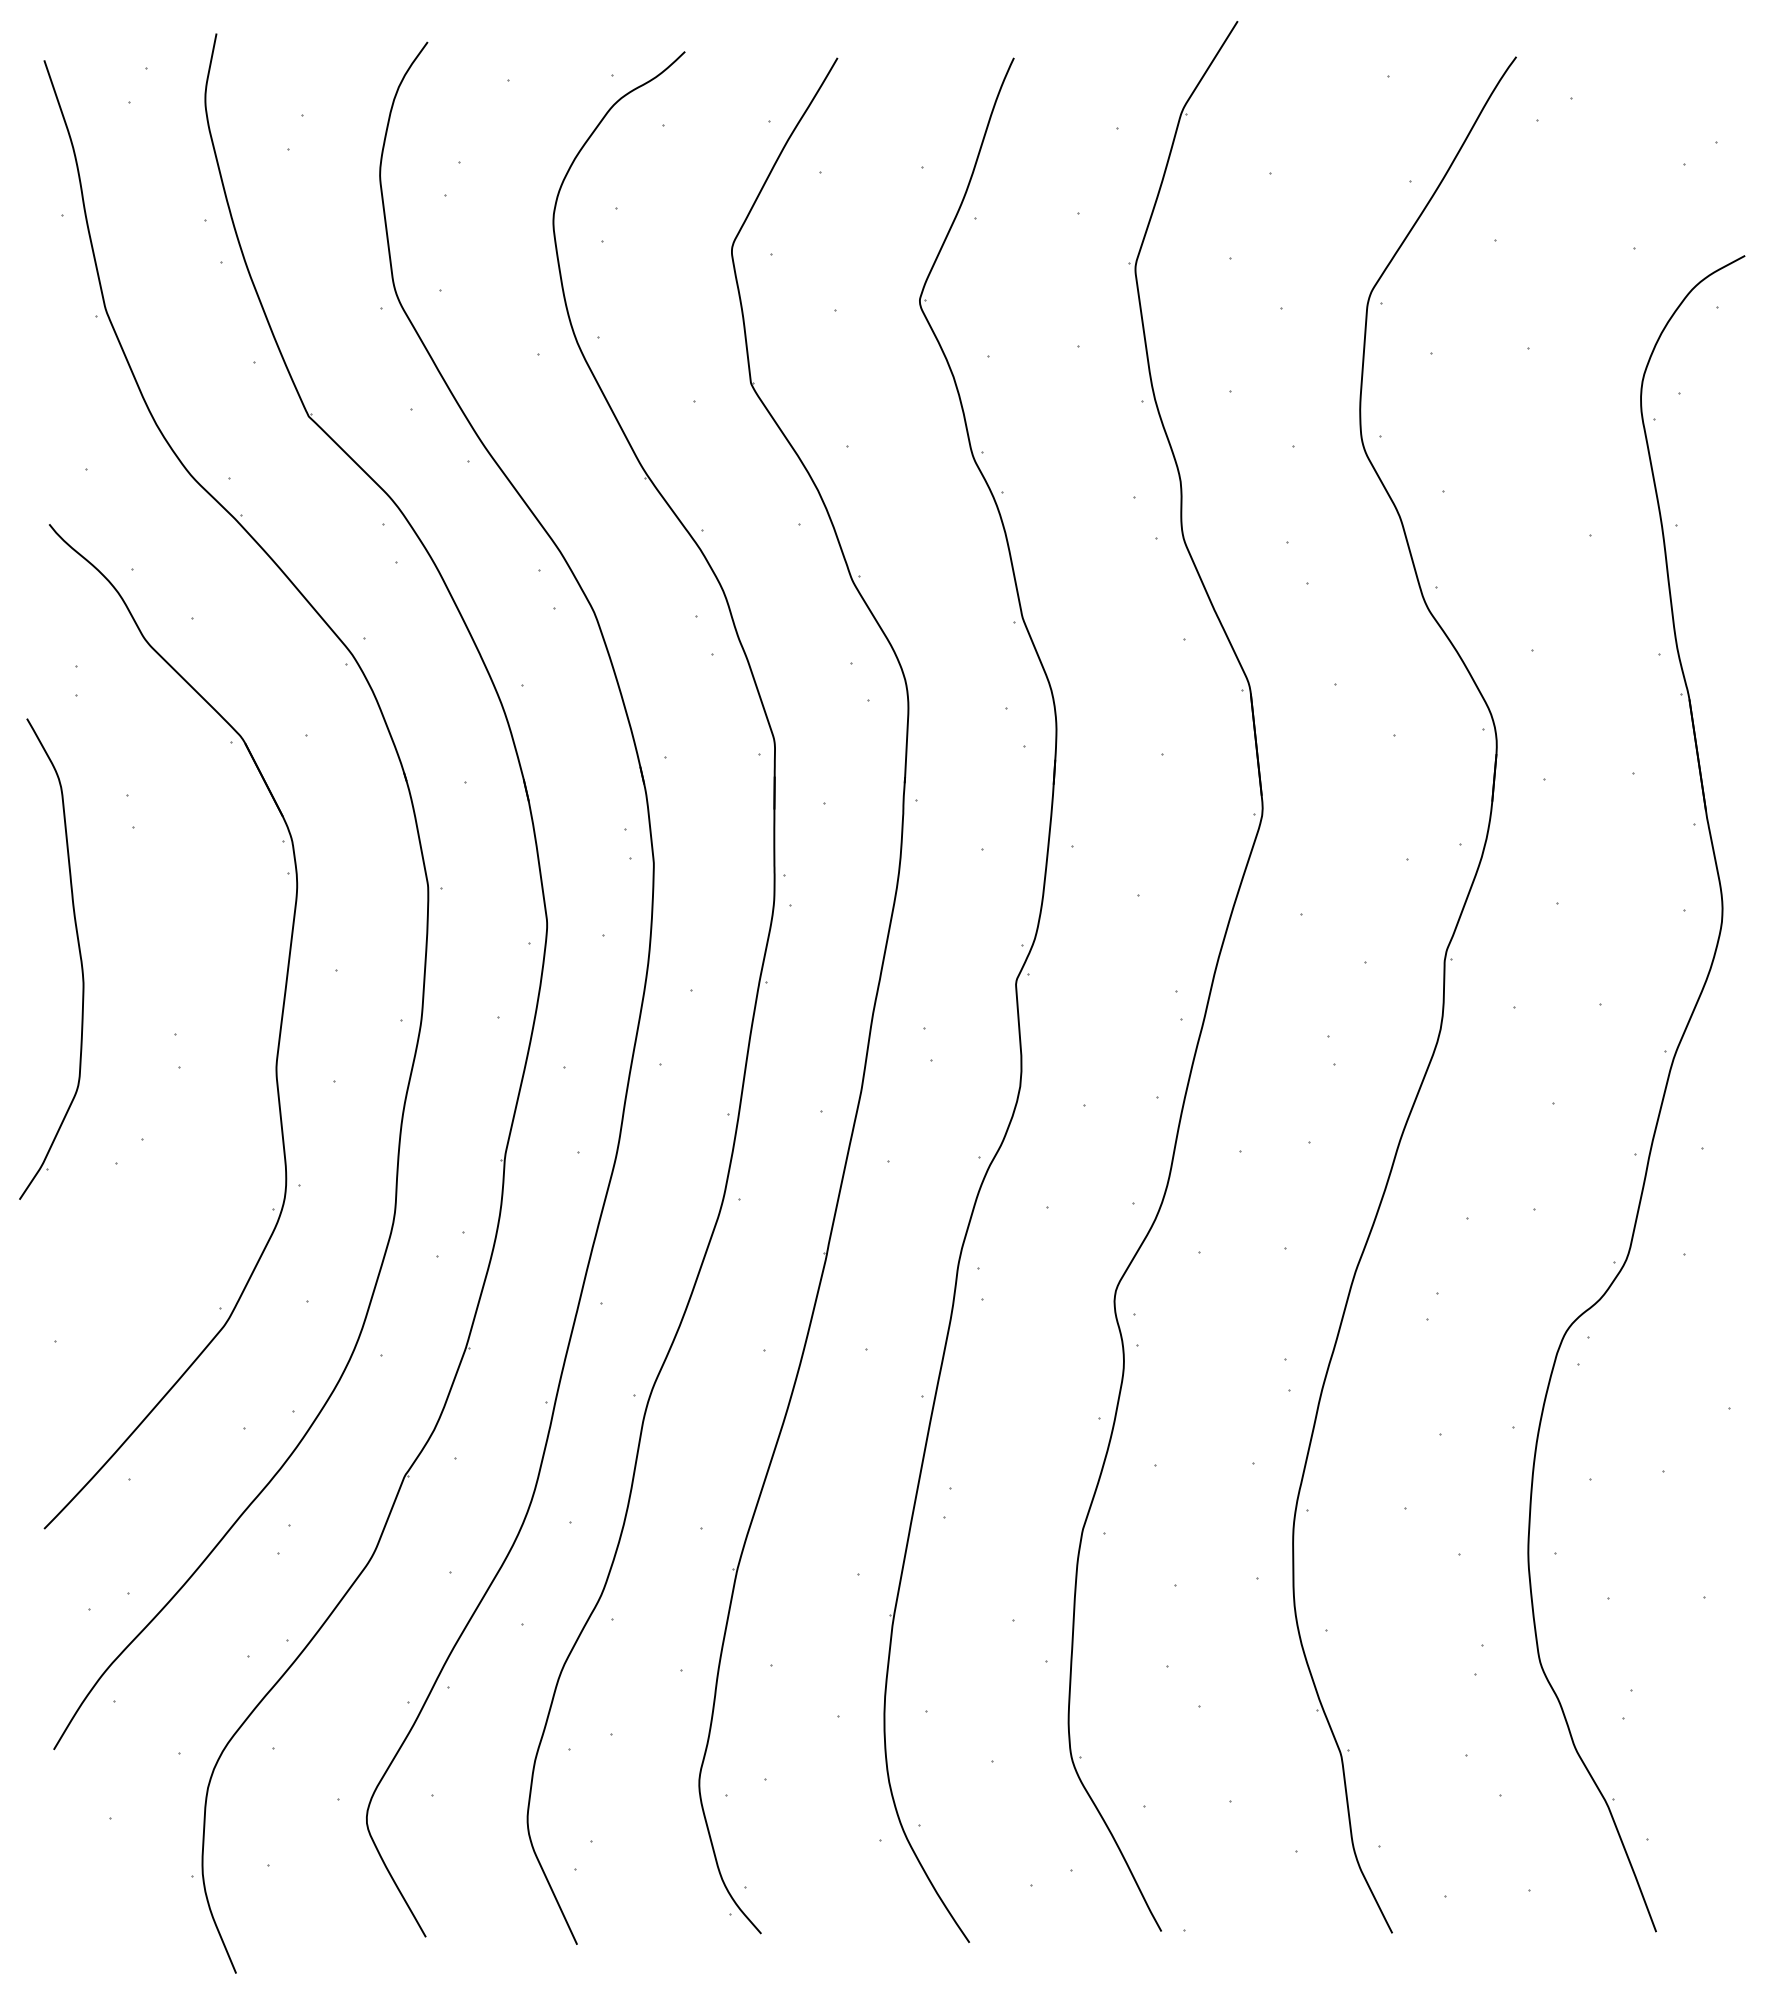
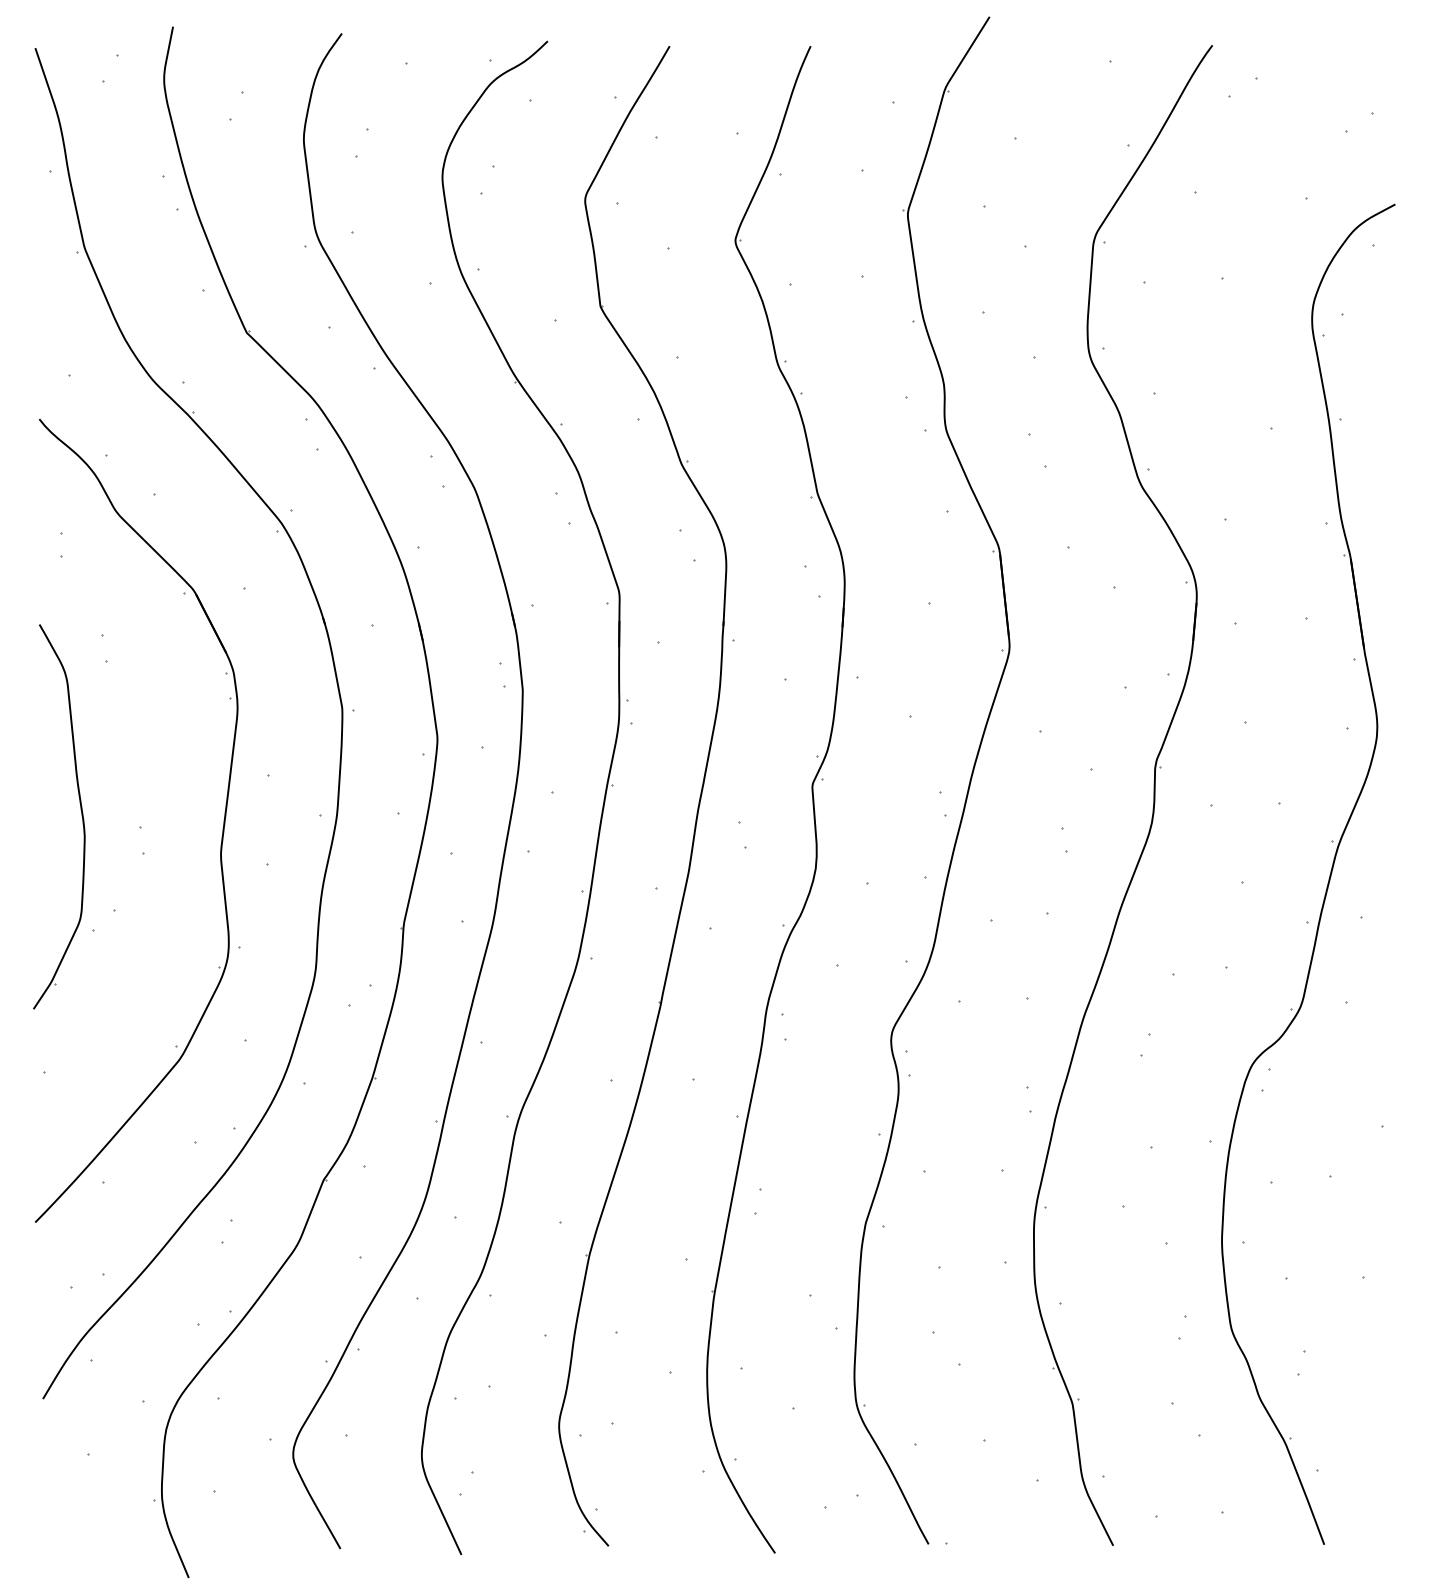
part: (79, 958) -> (81, 816), moved

